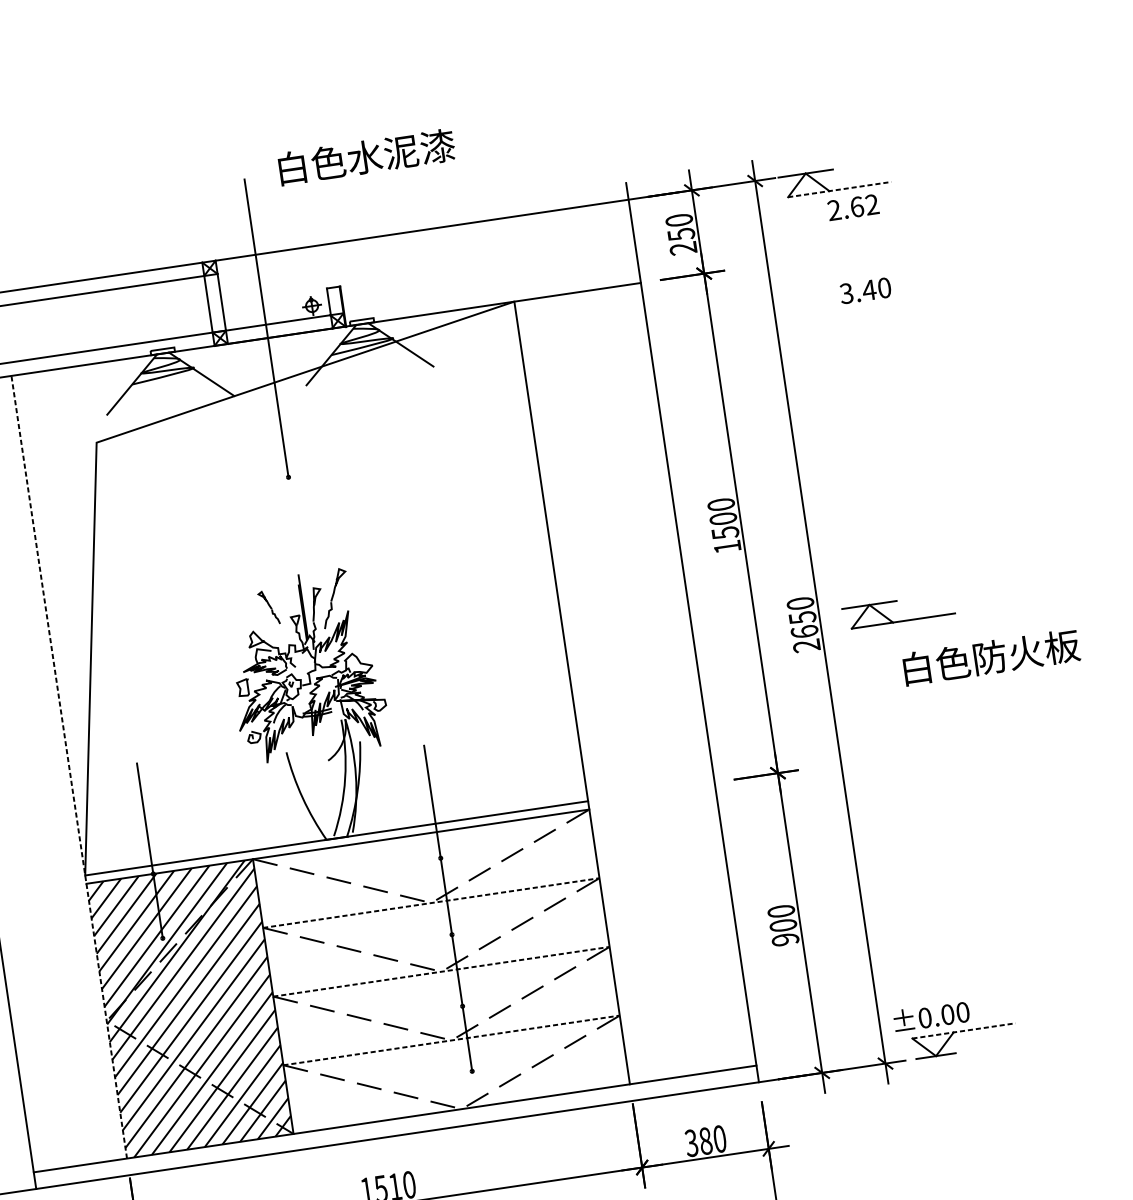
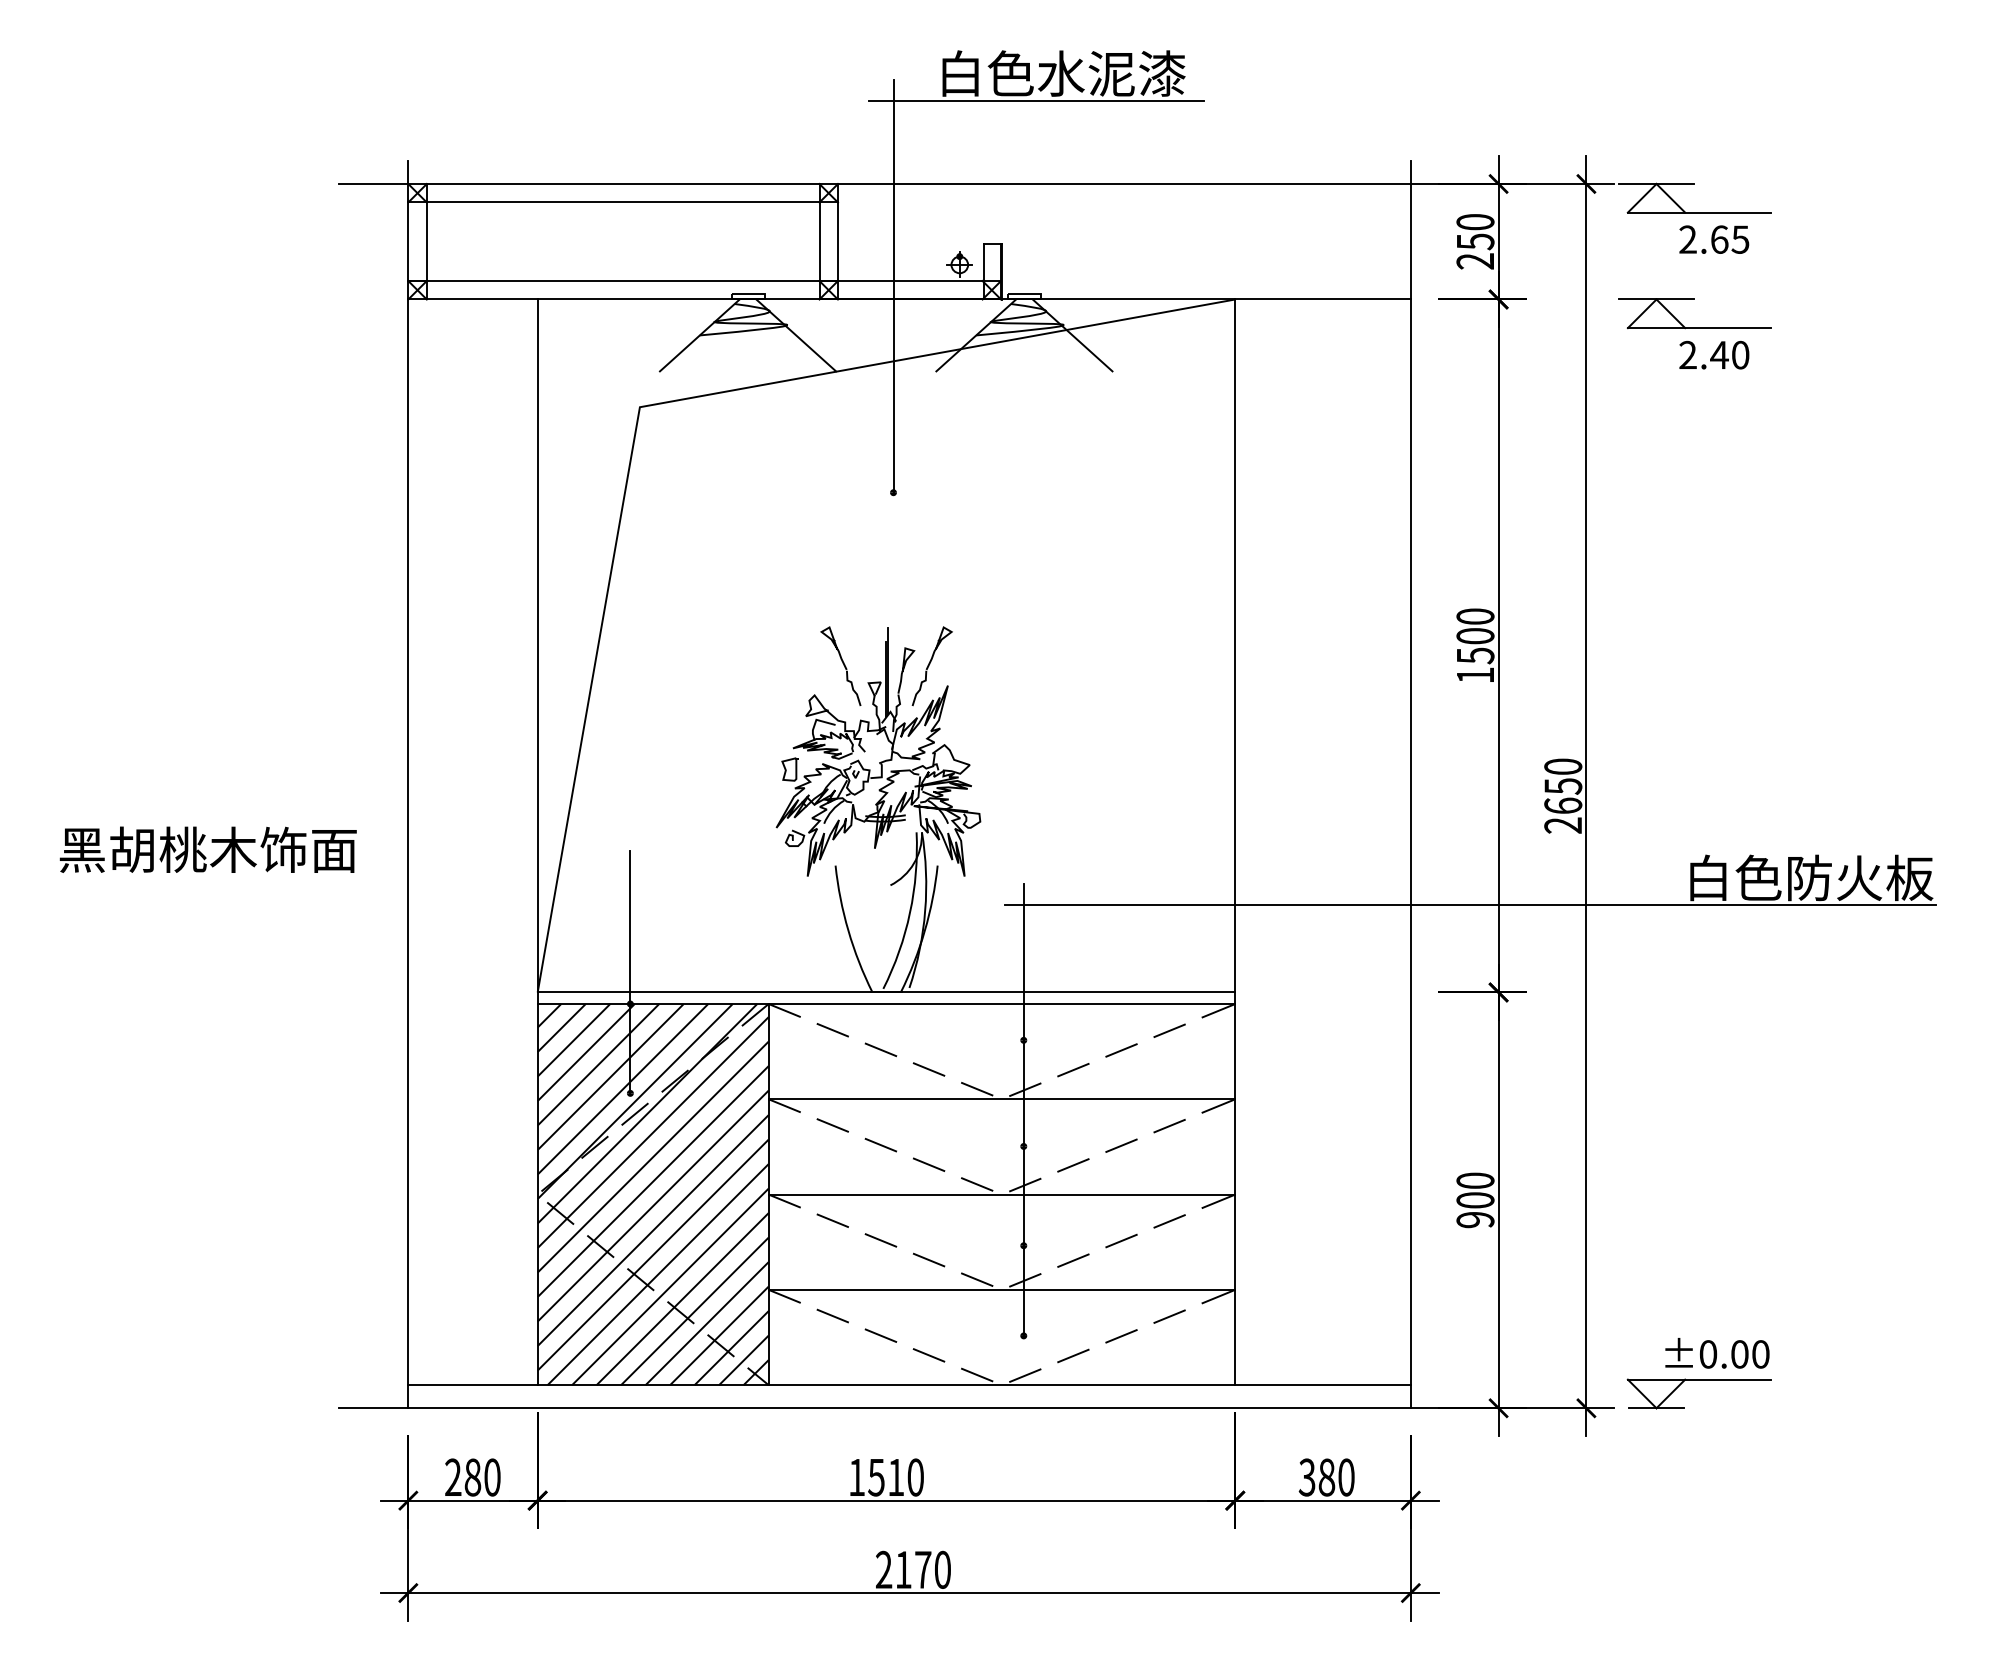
line: (349, 179) -> (1035, 100), added
line: (839, 189) -> (1699, 212), dashed -> solid
text: (872, 204) -> (1740, 239), 2.62 -> 2.65
text: (846, 293) -> (1687, 355), 3.40 -> 2.40
part: (896, 600) -> (1694, 299), moved
part: (268, 607) -> (840, 665), size x1.67
line: (748, 713) -> (1470, 905), added
line: (69, 767) -> (537, 842), dashed -> solid
line: (431, 903) -> (1002, 1099), dashed -> solid
line: (441, 971) -> (1002, 1194), dashed -> solid
text: (931, 1016) -> (1717, 1353), moved
line: (963, 1030) -> (1699, 1379), dashed -> solid
line: (451, 1040) -> (1002, 1289), dashed -> solid

